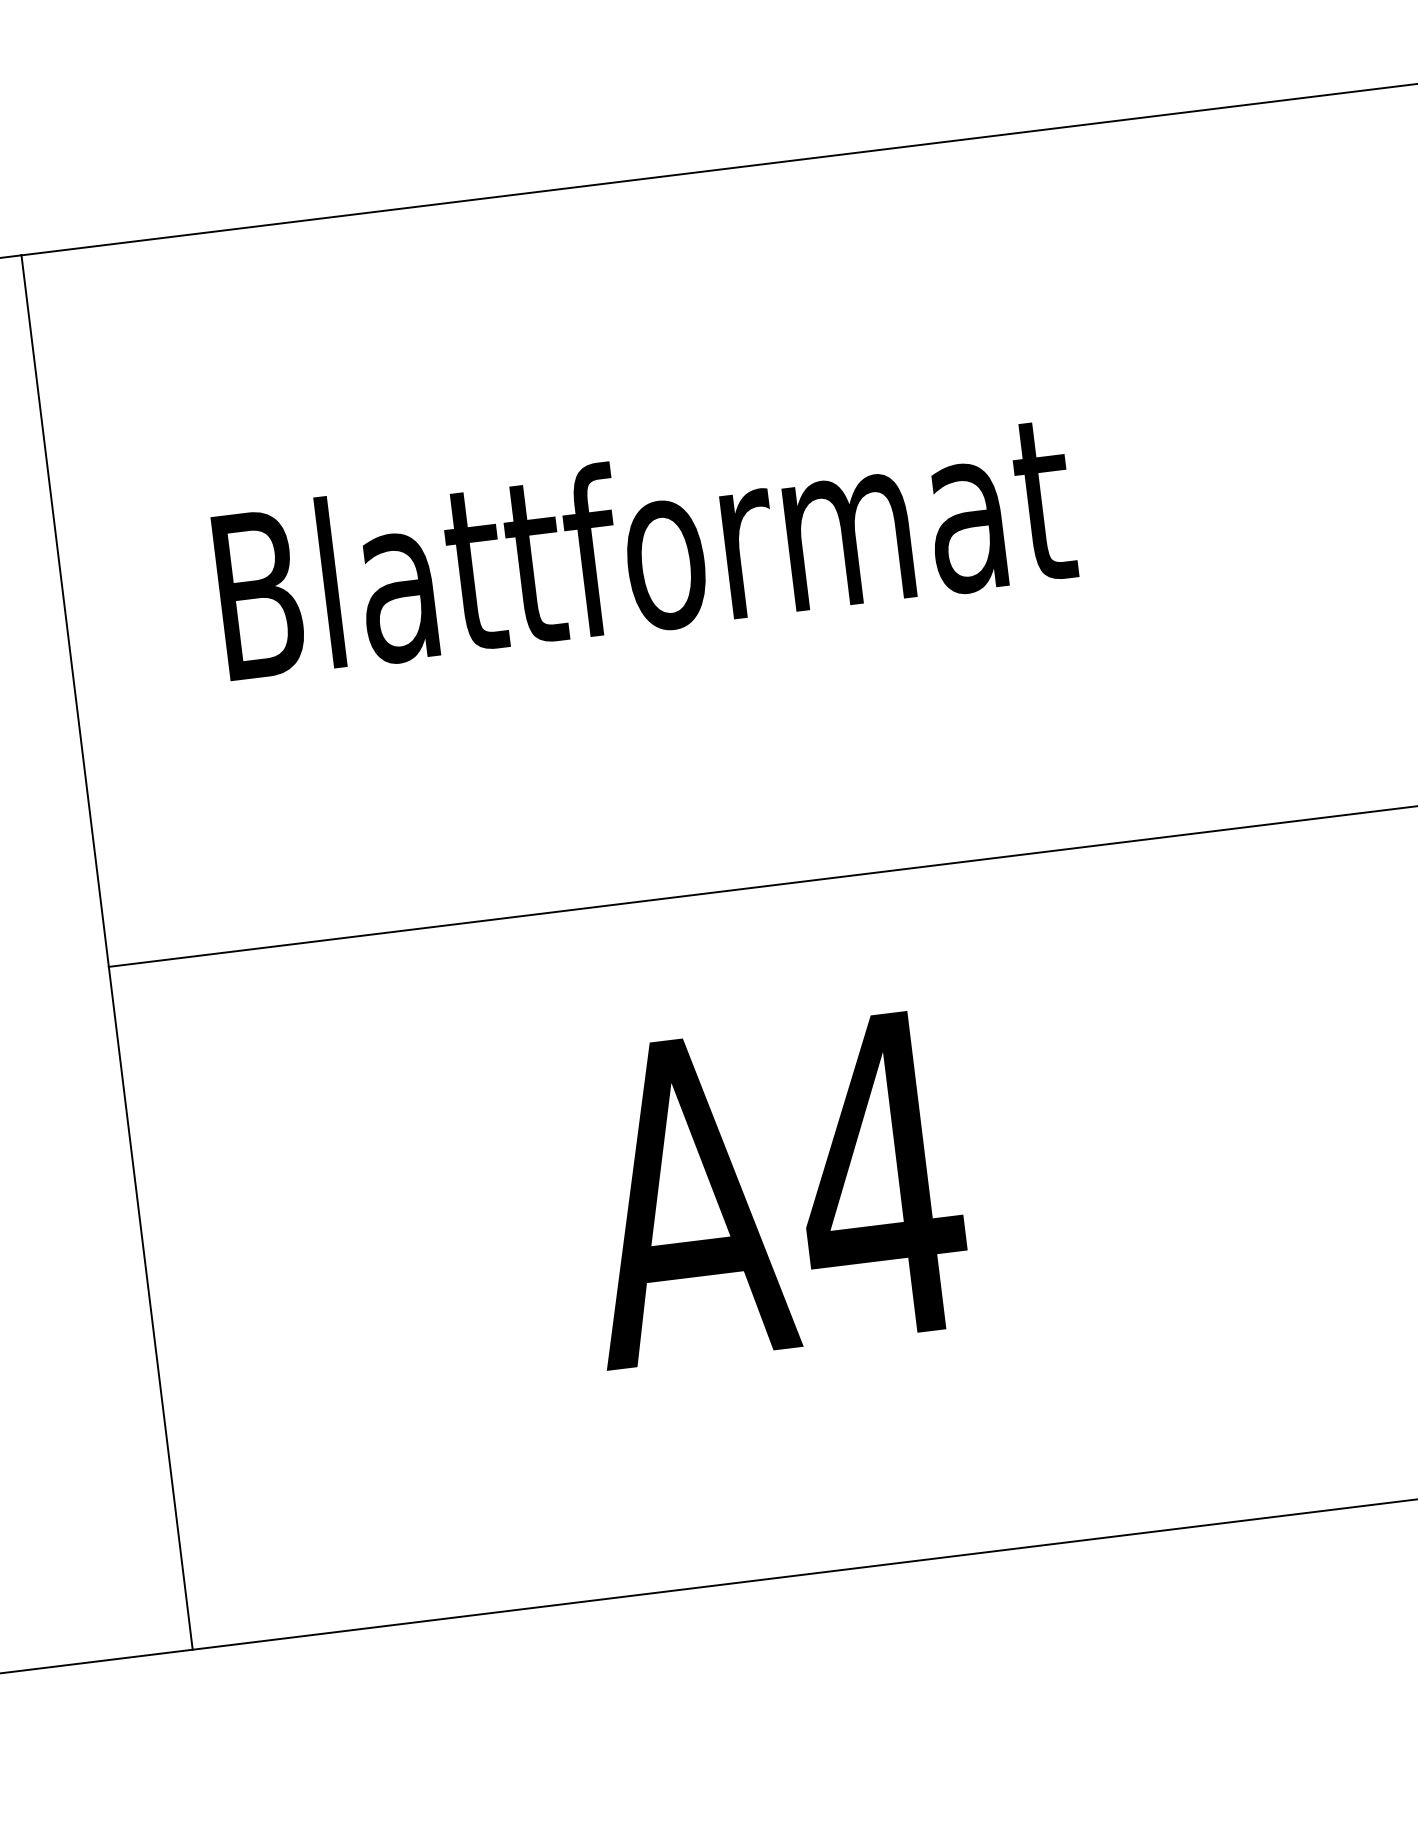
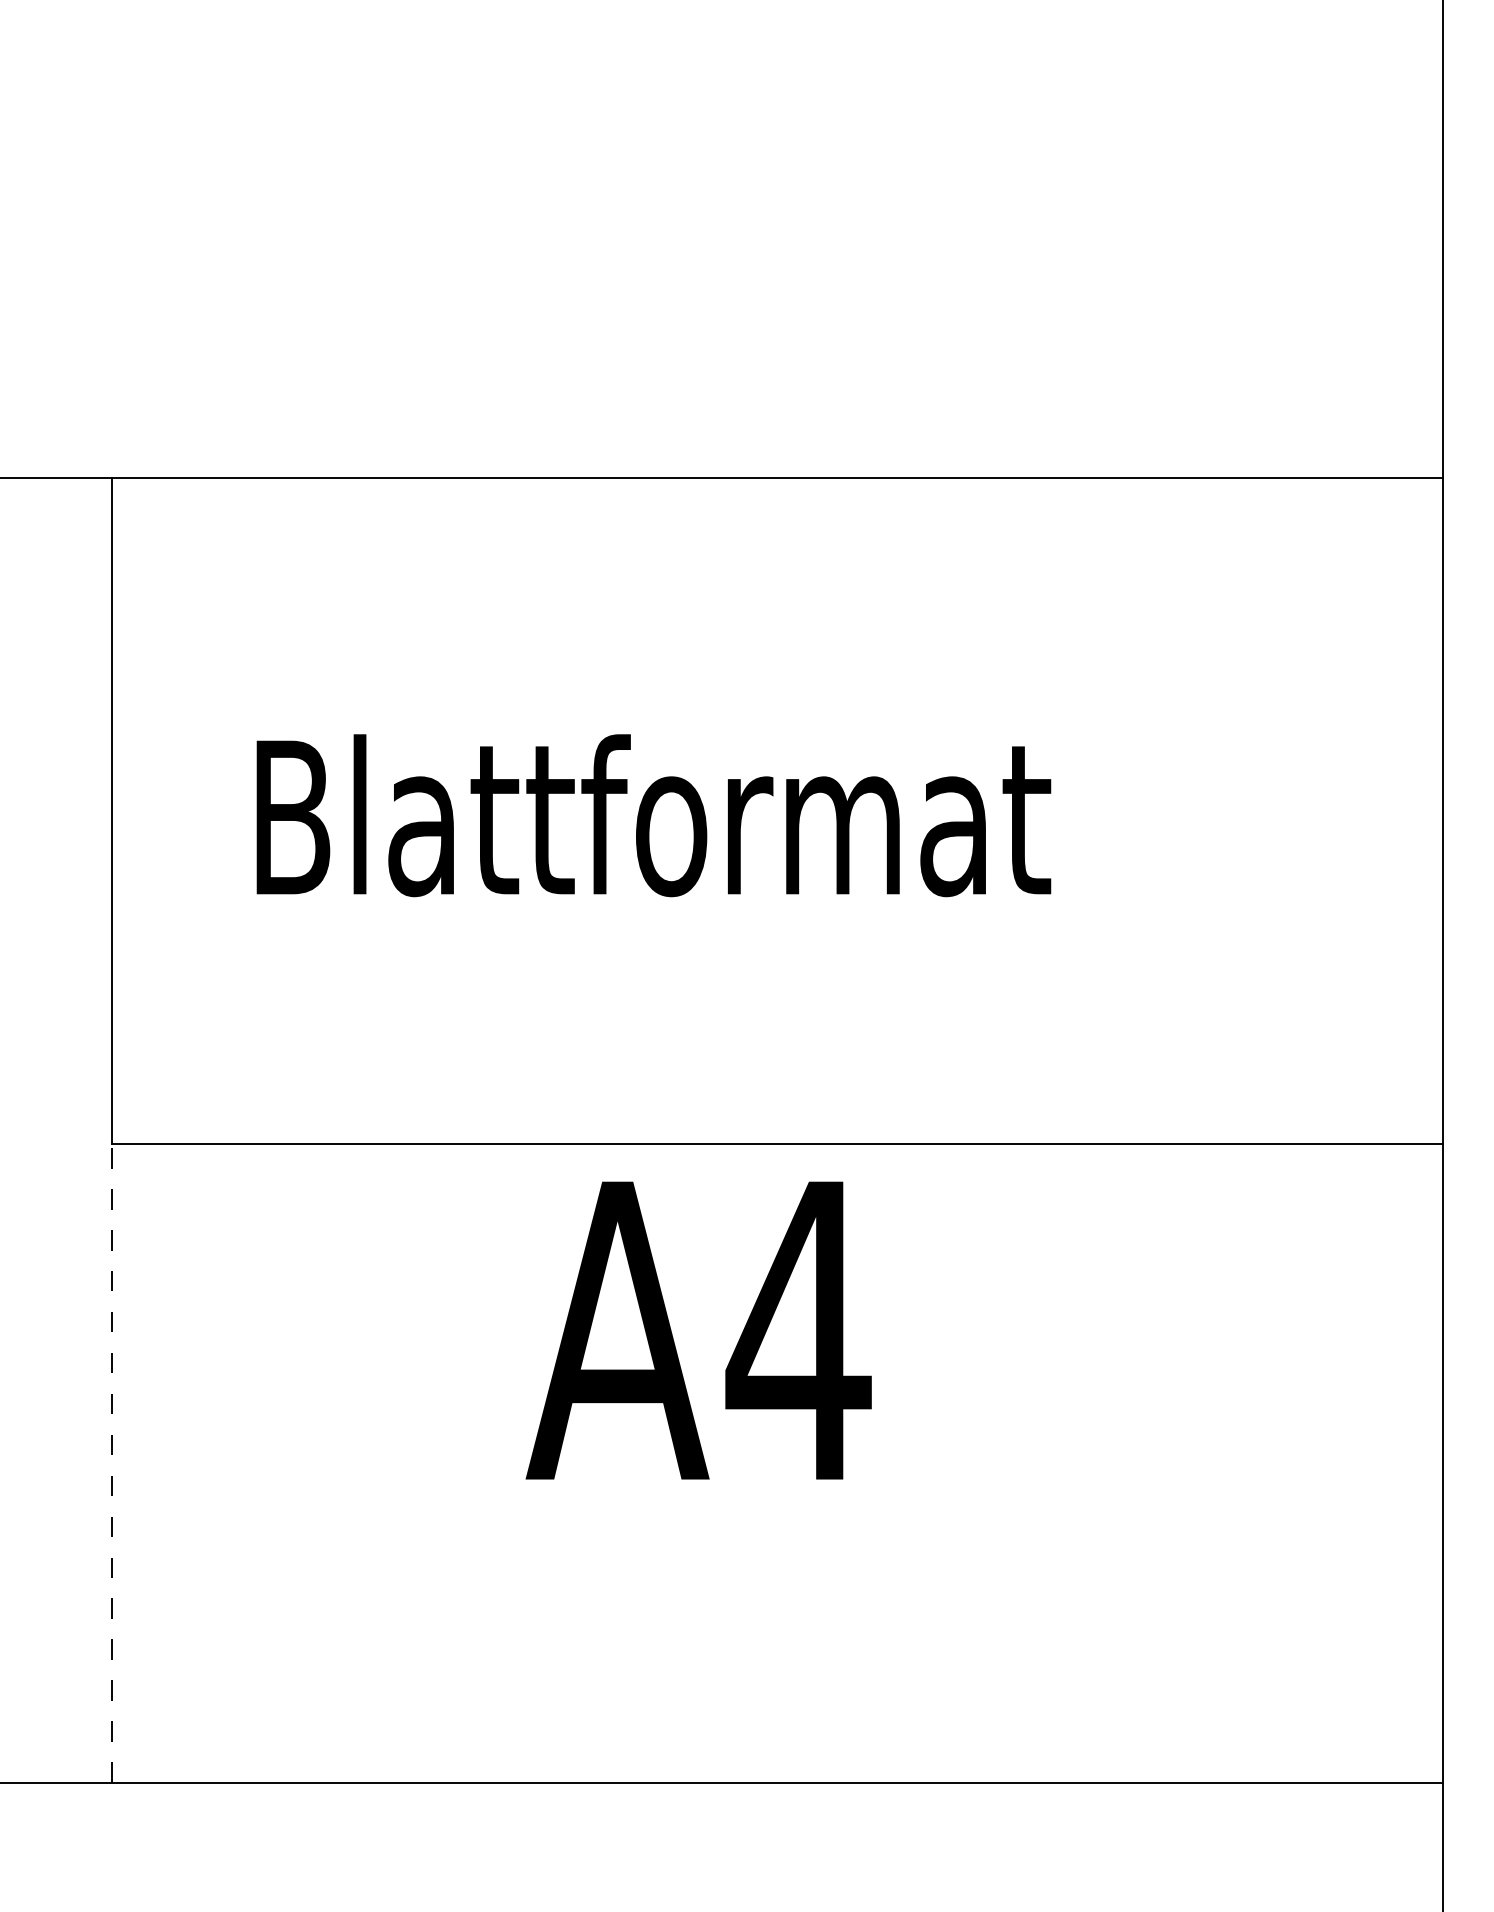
text: (772, 1188) -> (698, 1330), moved
line: (150, 1307) -> (112, 1462), solid -> dashed

